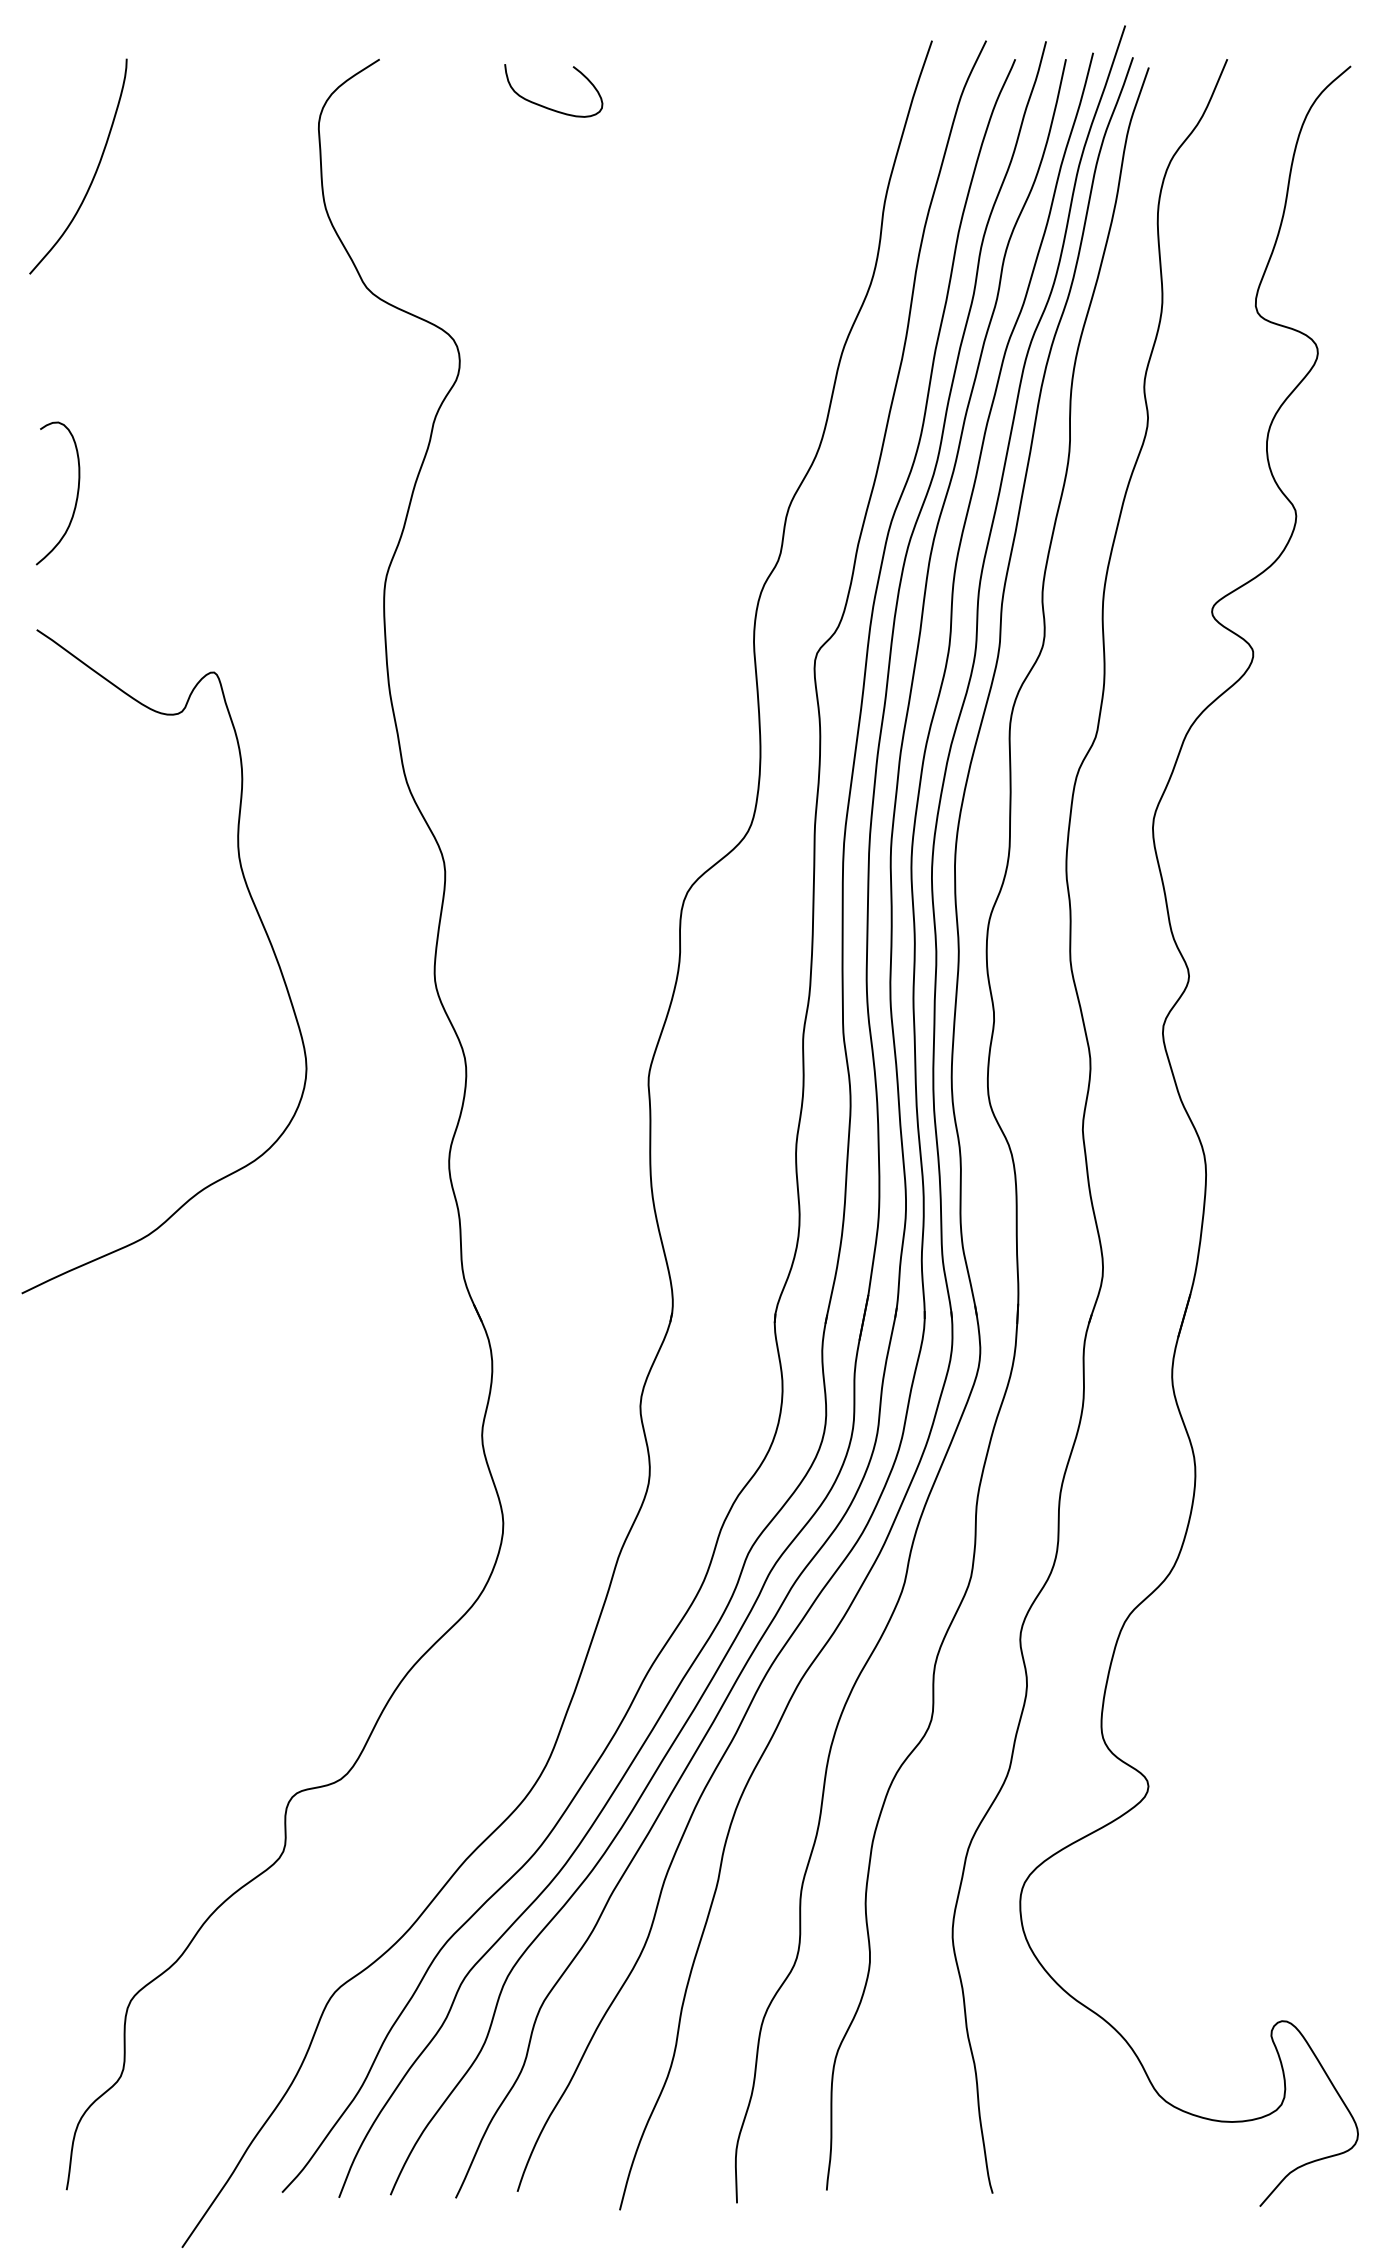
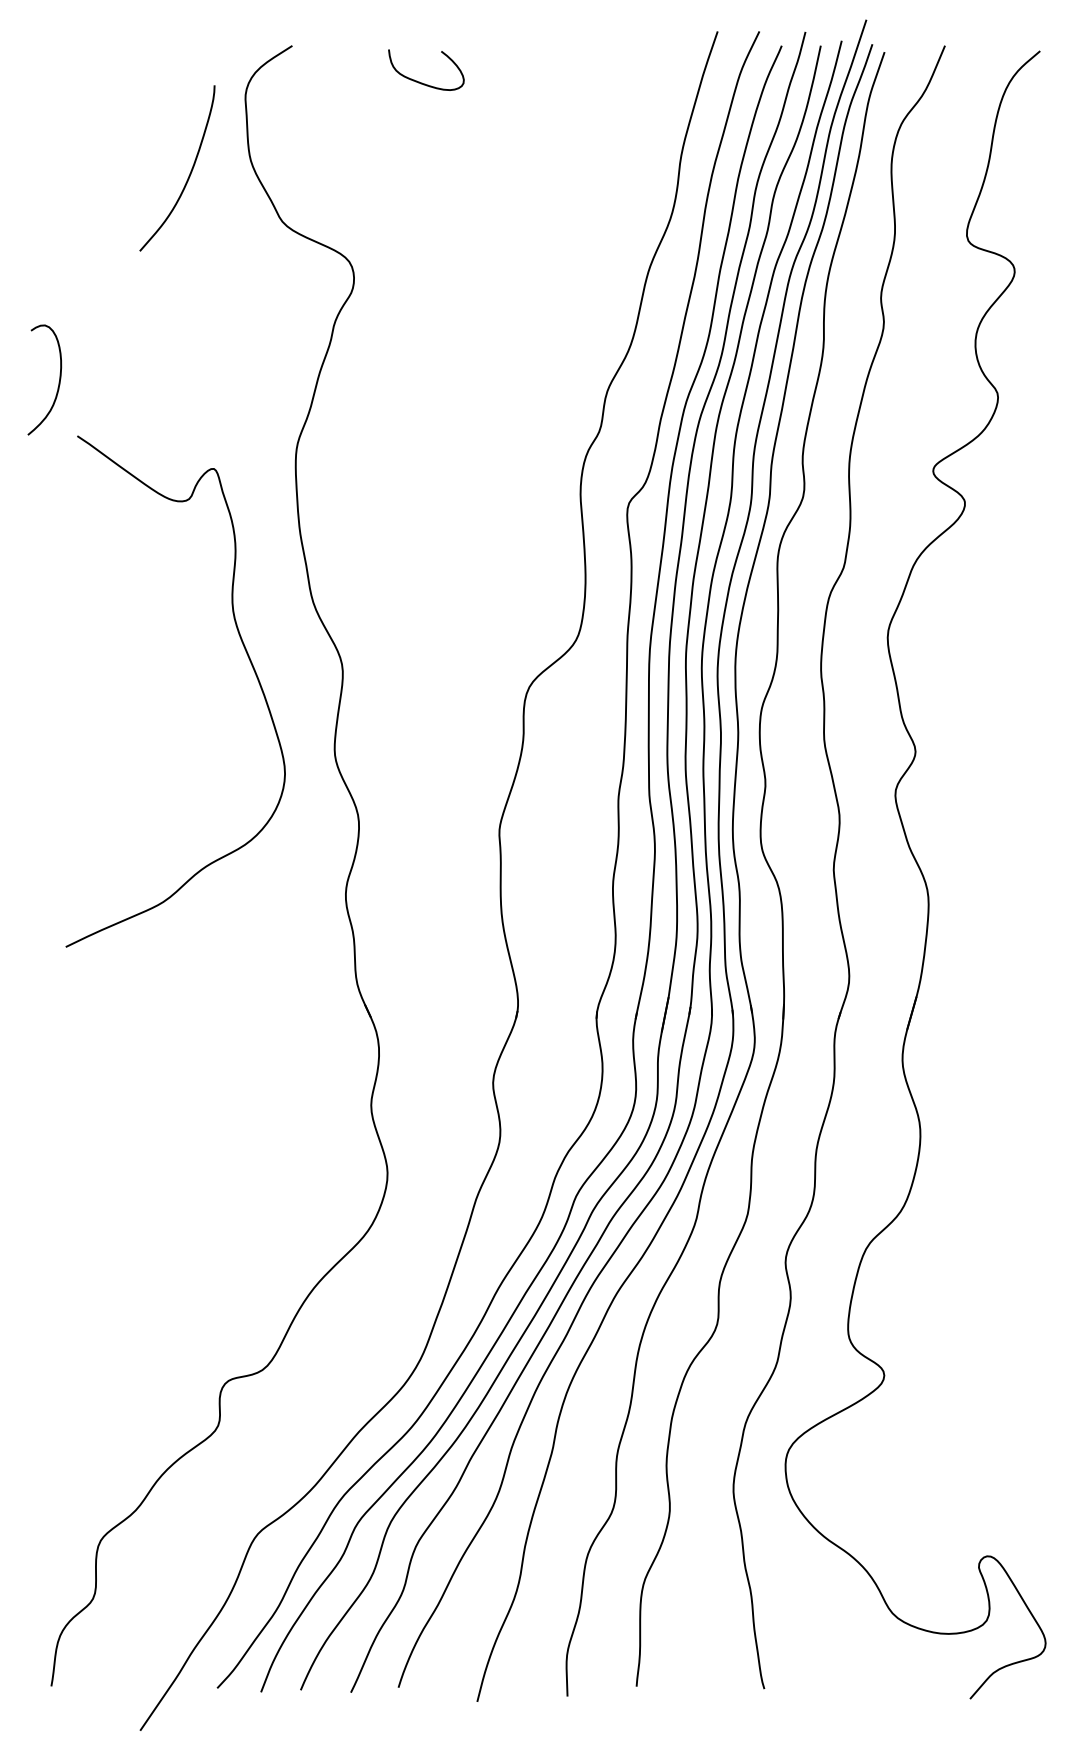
curve: (94, 173) -> (189, 173), moved
curve: (260, 922) -> (249, 661), moved

